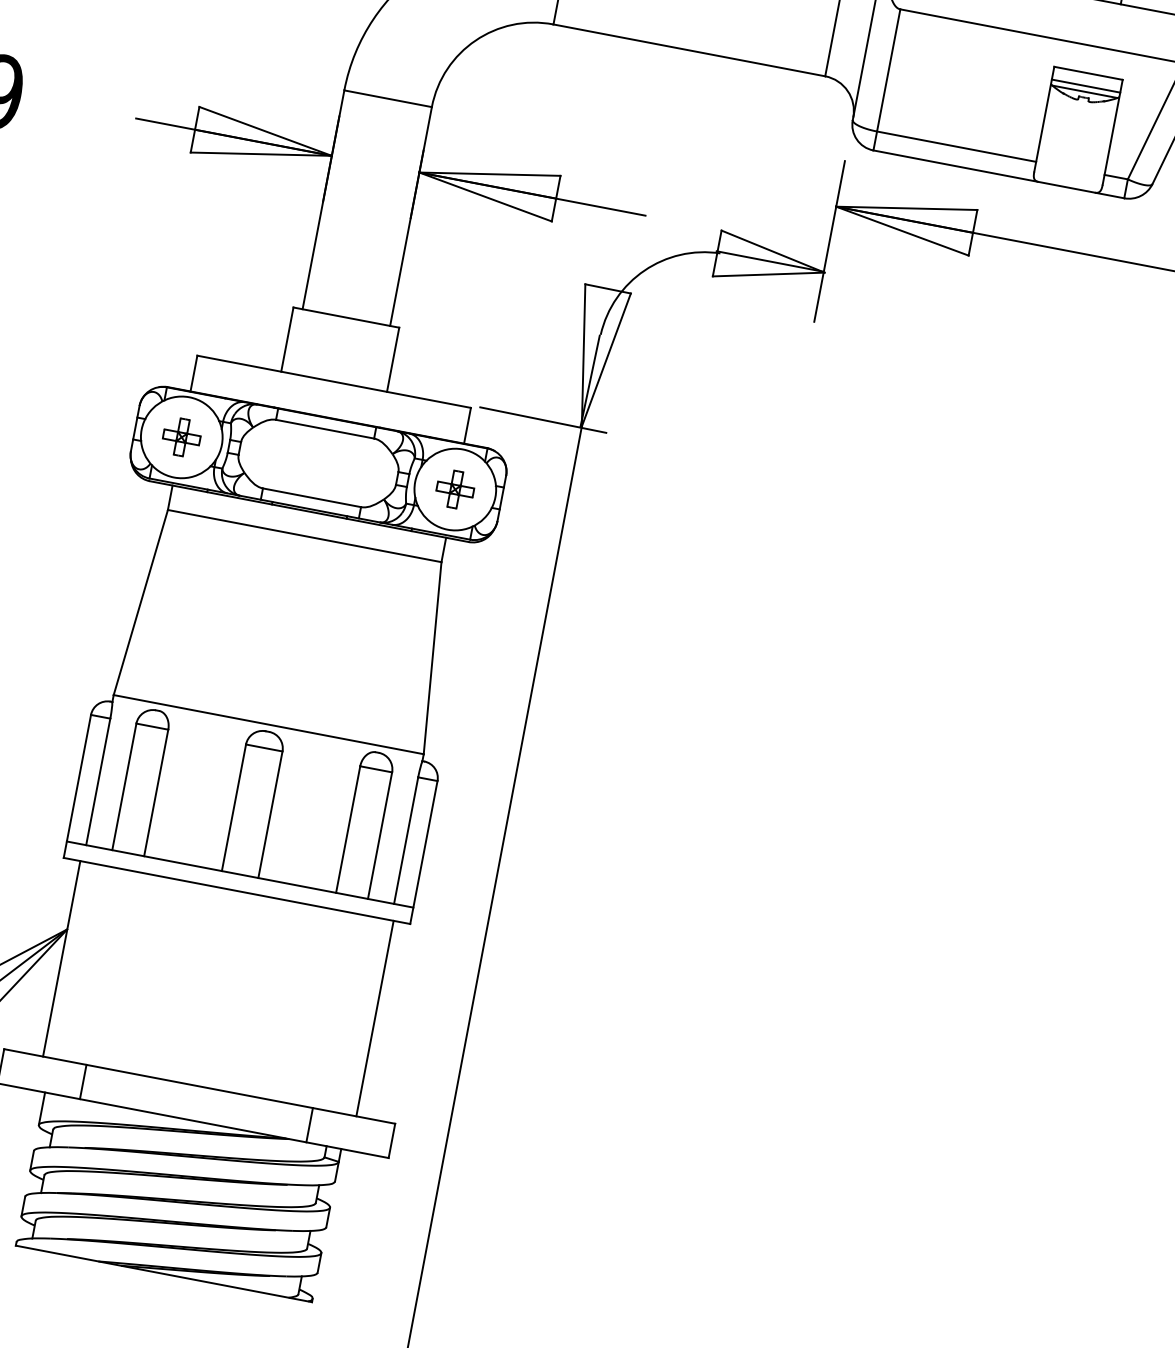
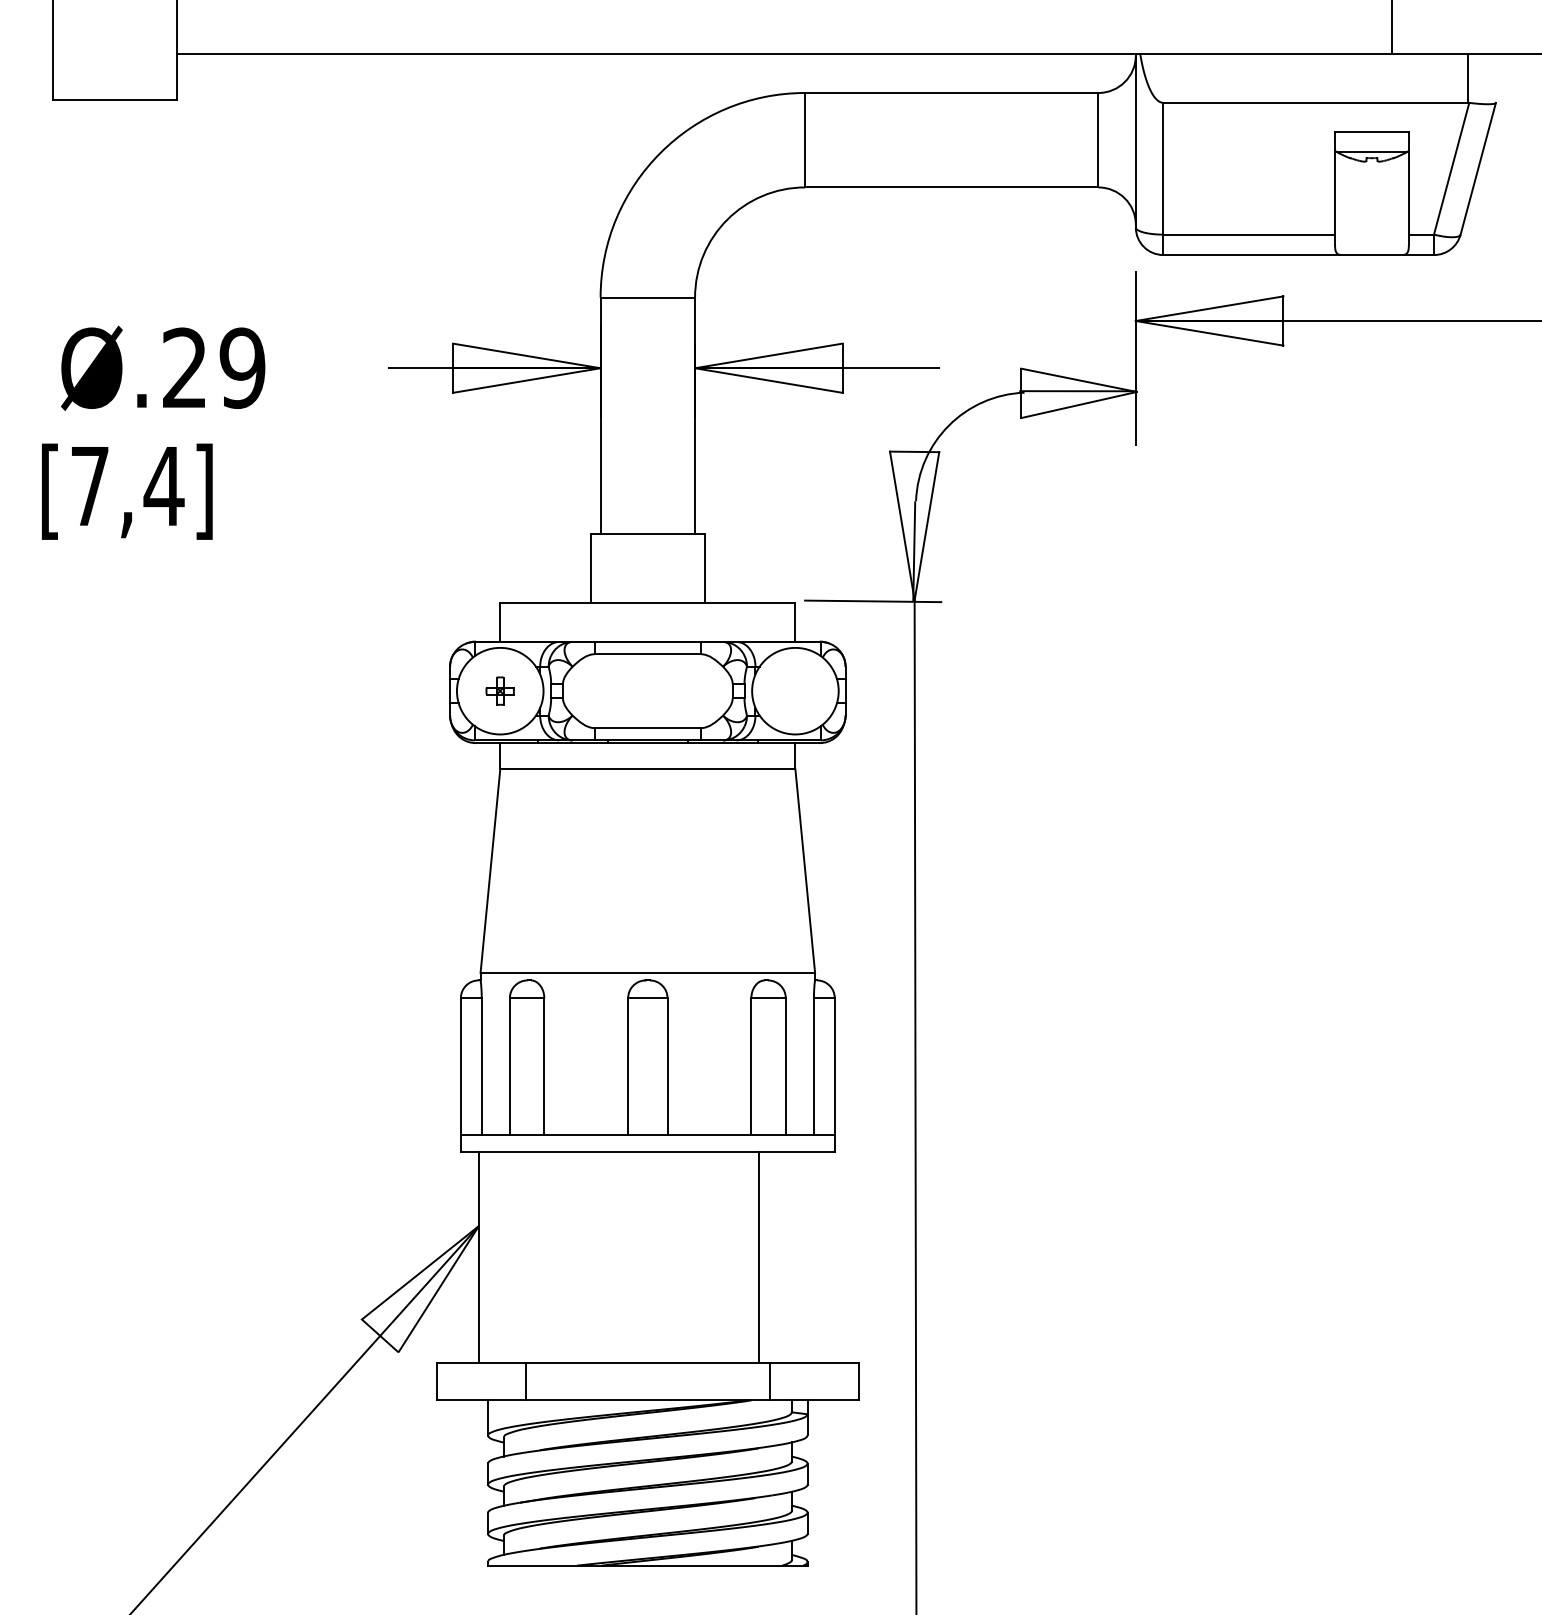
line: (1085, 85) -> (1371, 145), removed
part: (181, 436) -> (499, 690), size x0.7
part: (455, 488) -> (795, 690), removed
line: (374, 1018) -> (758, 1257), moved

